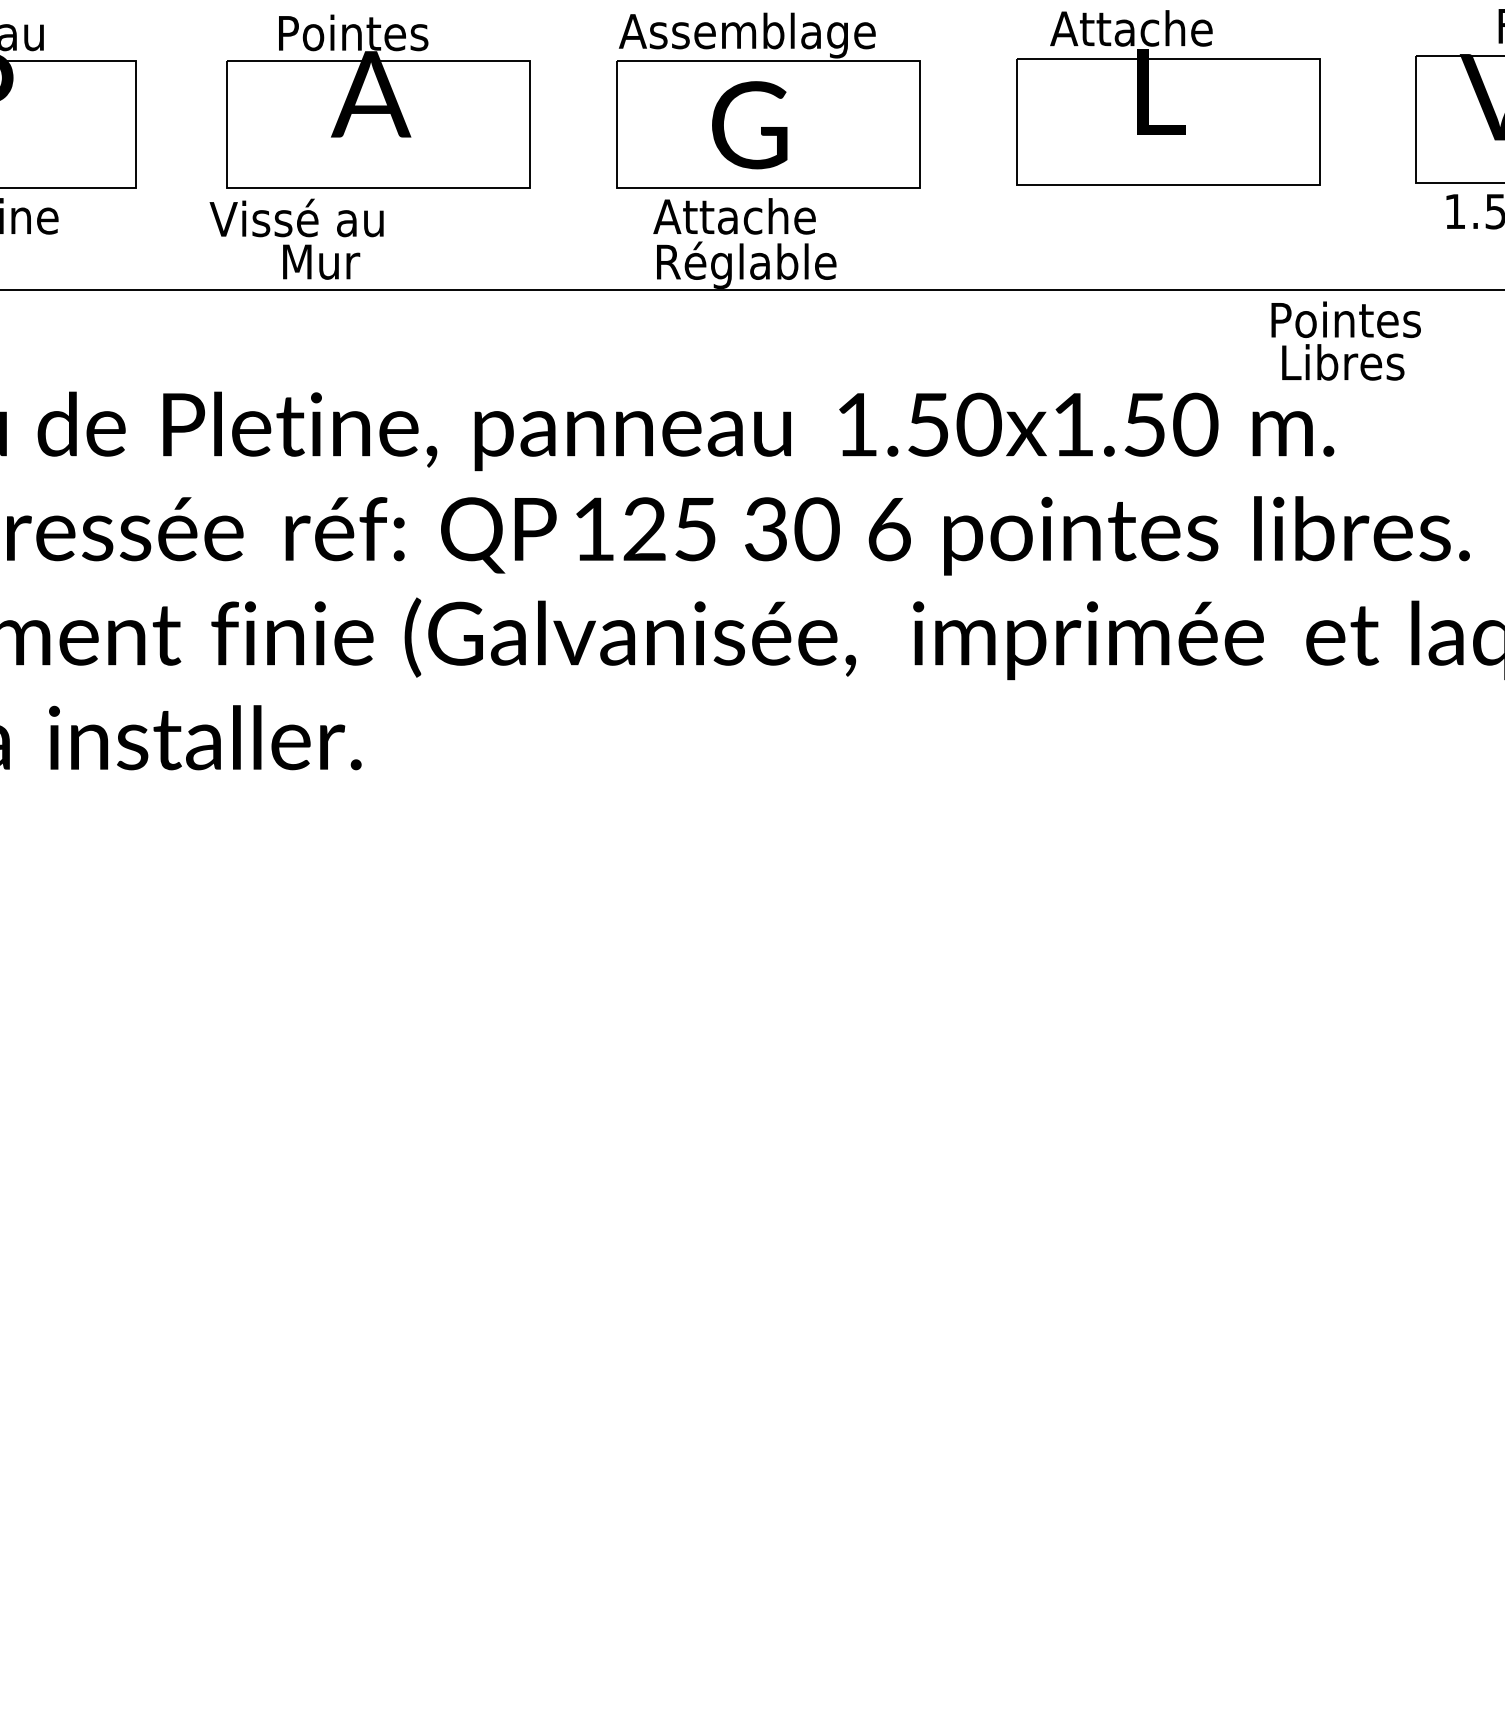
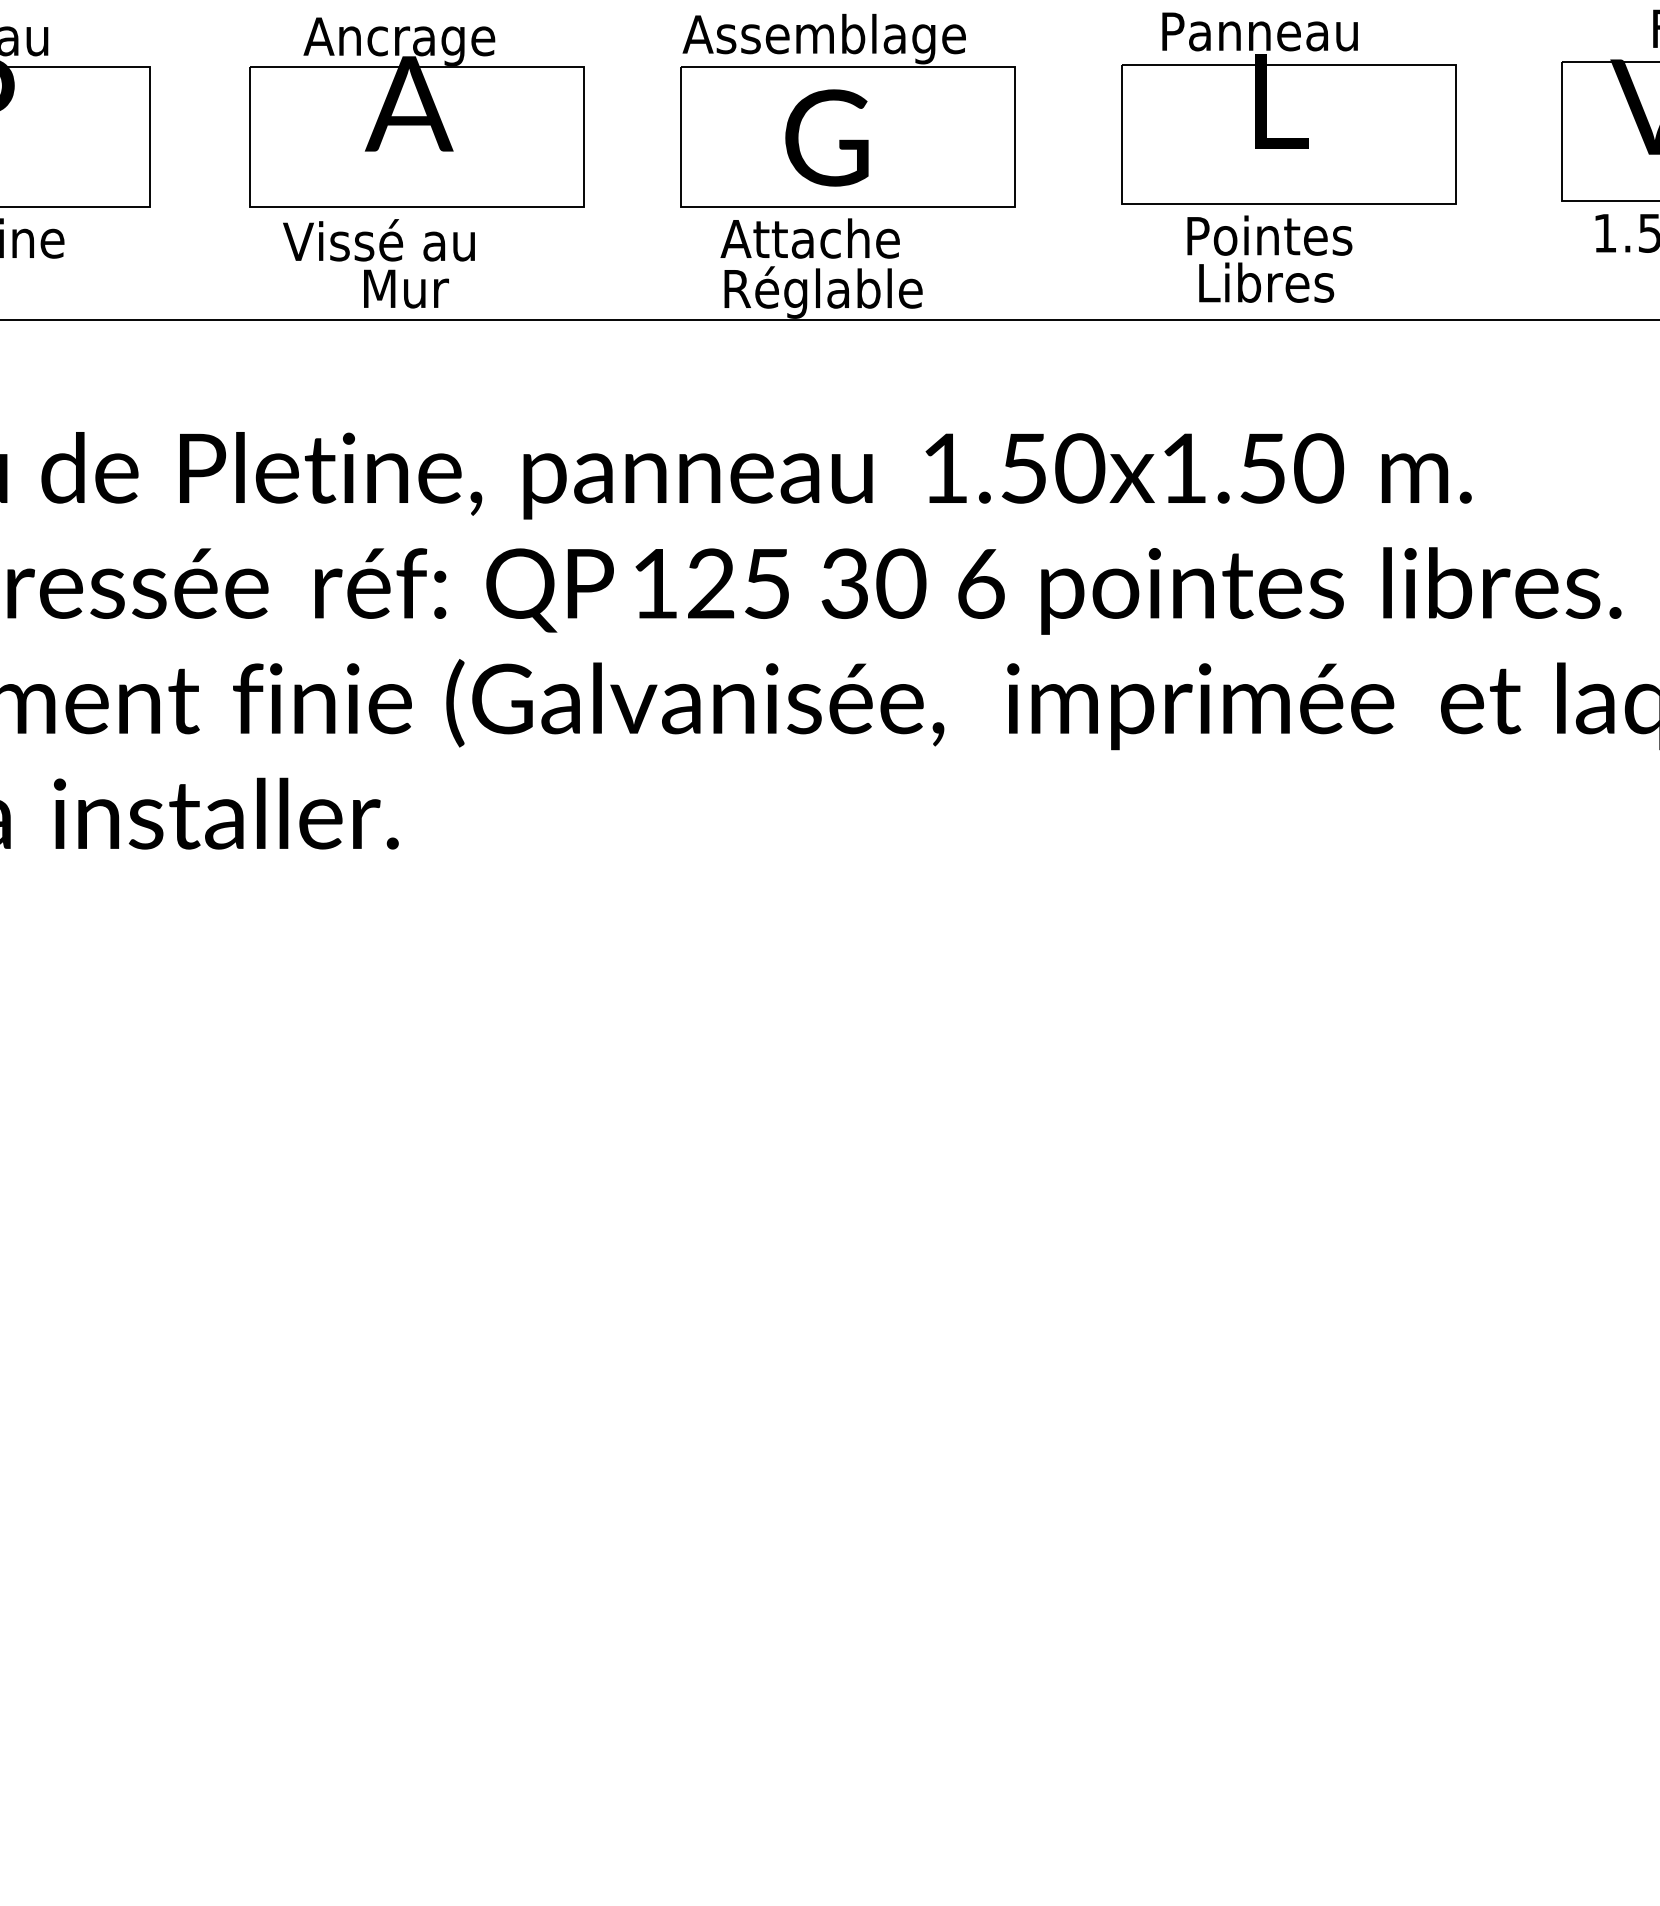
text: (1140, 28) -> (1258, 31), Attache -> Panneau
text: (361, 36) -> (398, 40), Pointes -> Ancrage
text: (296, 238) -> (378, 262), moved
text: (1345, 340) -> (1269, 258), moved

